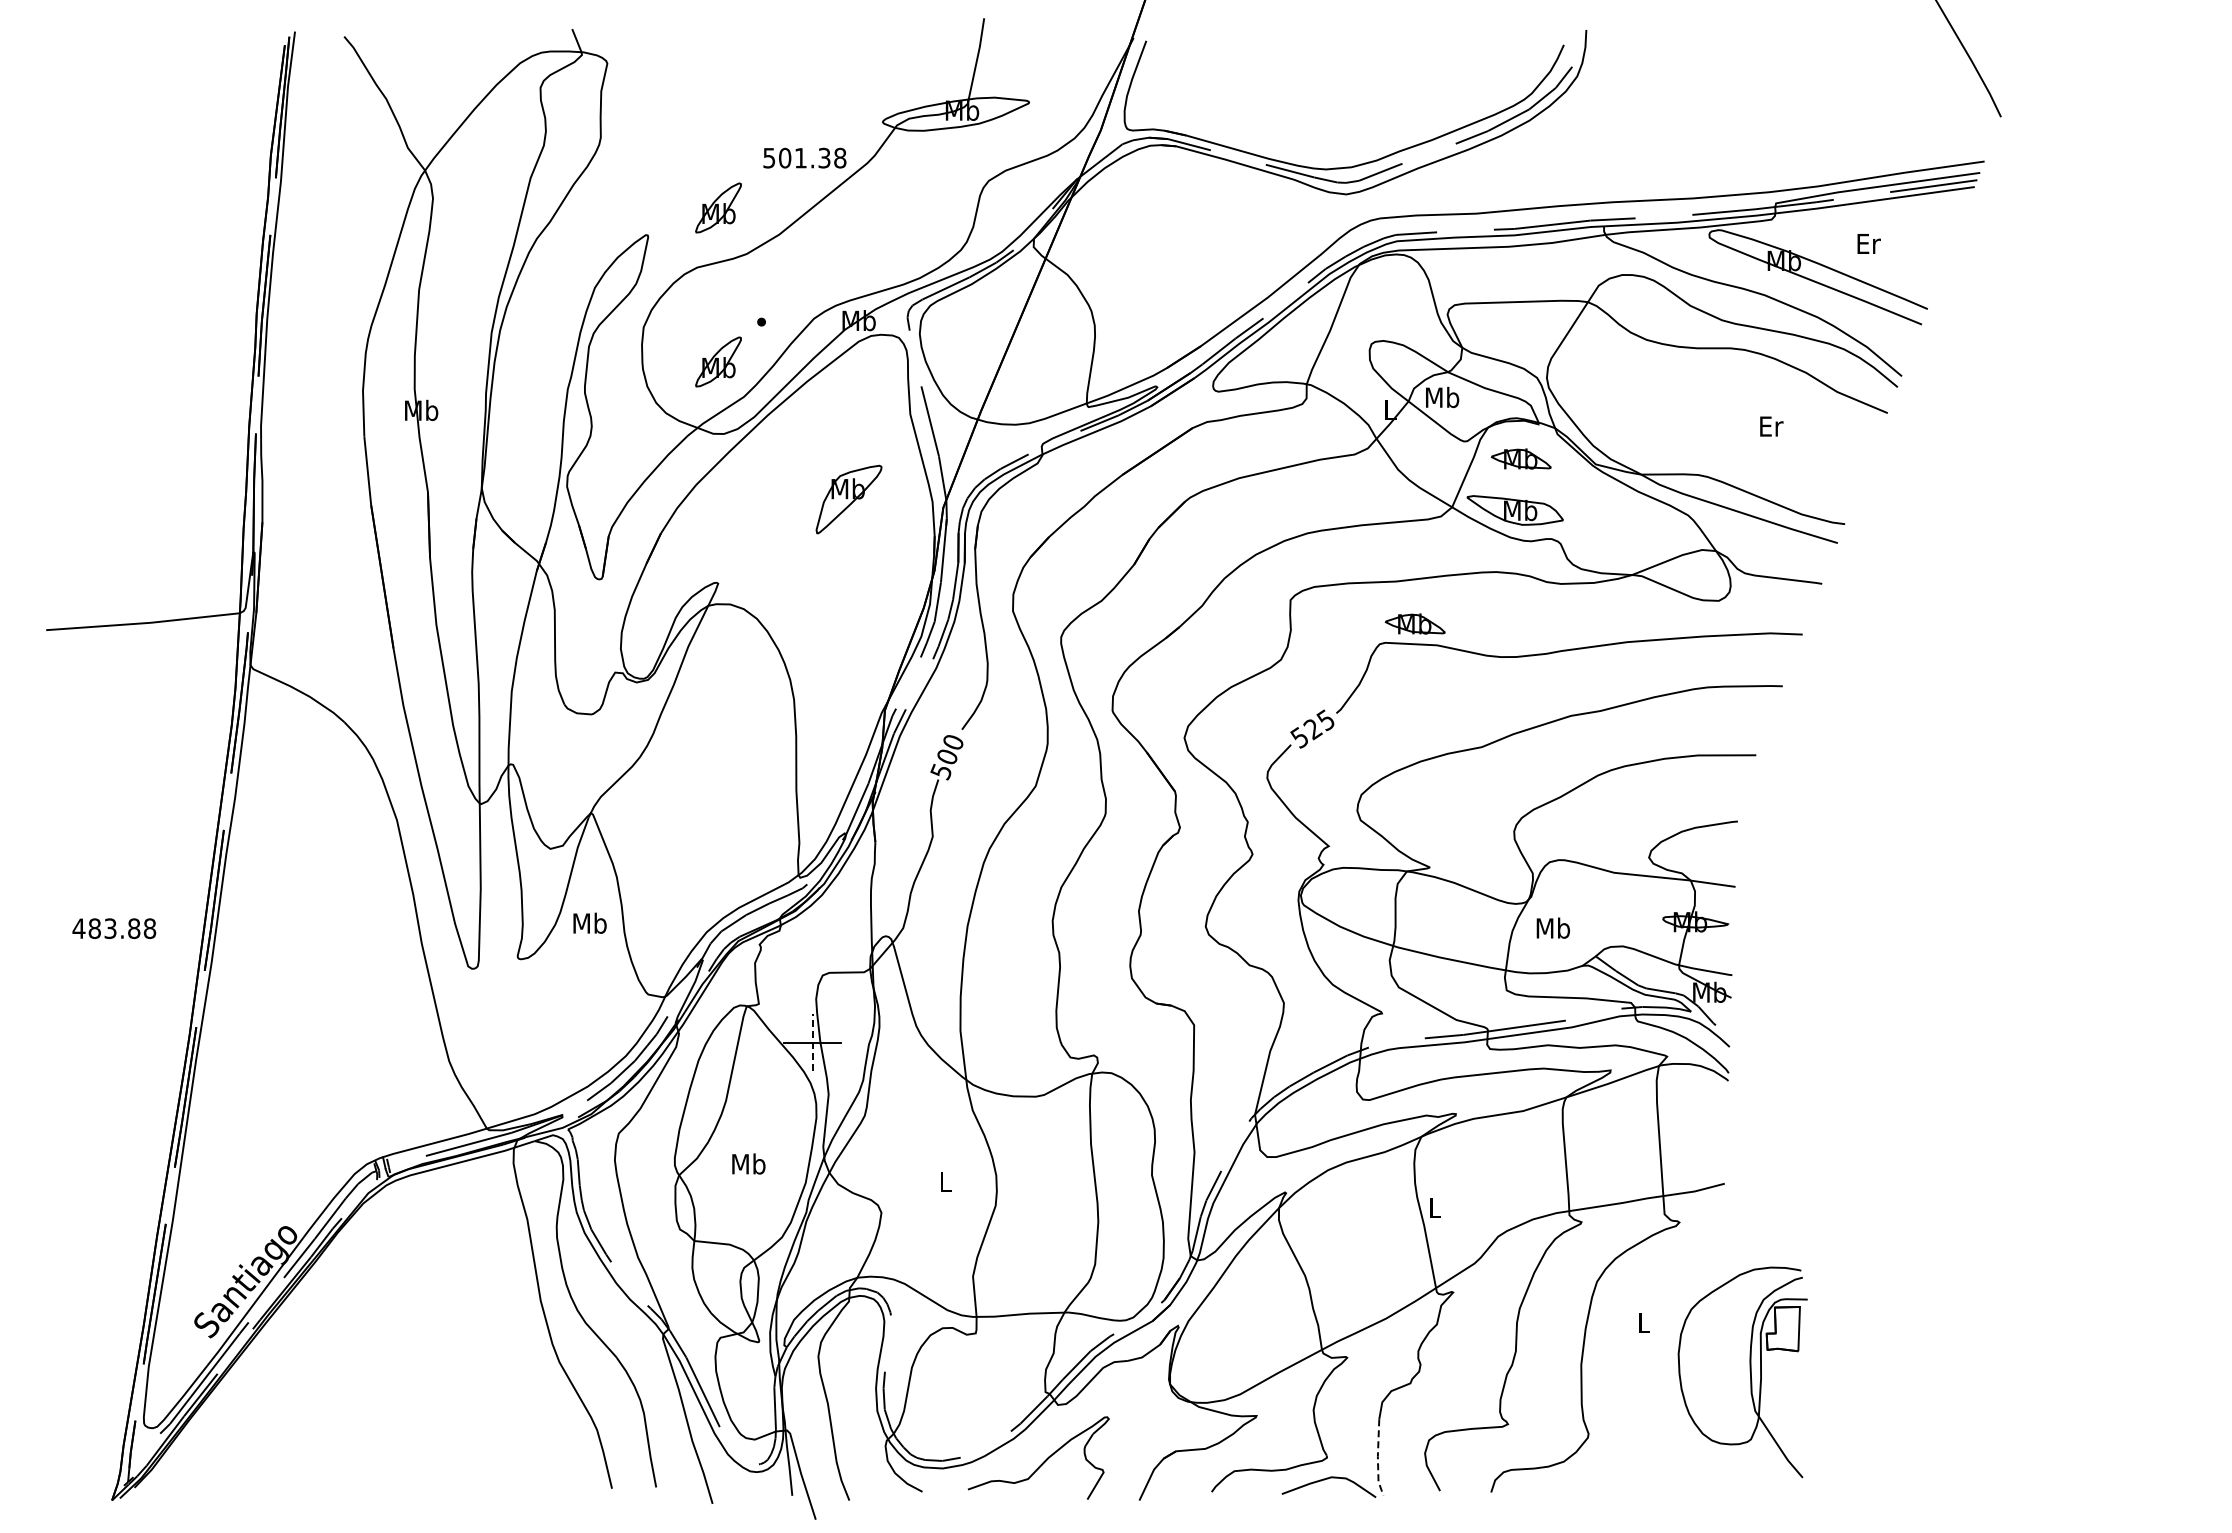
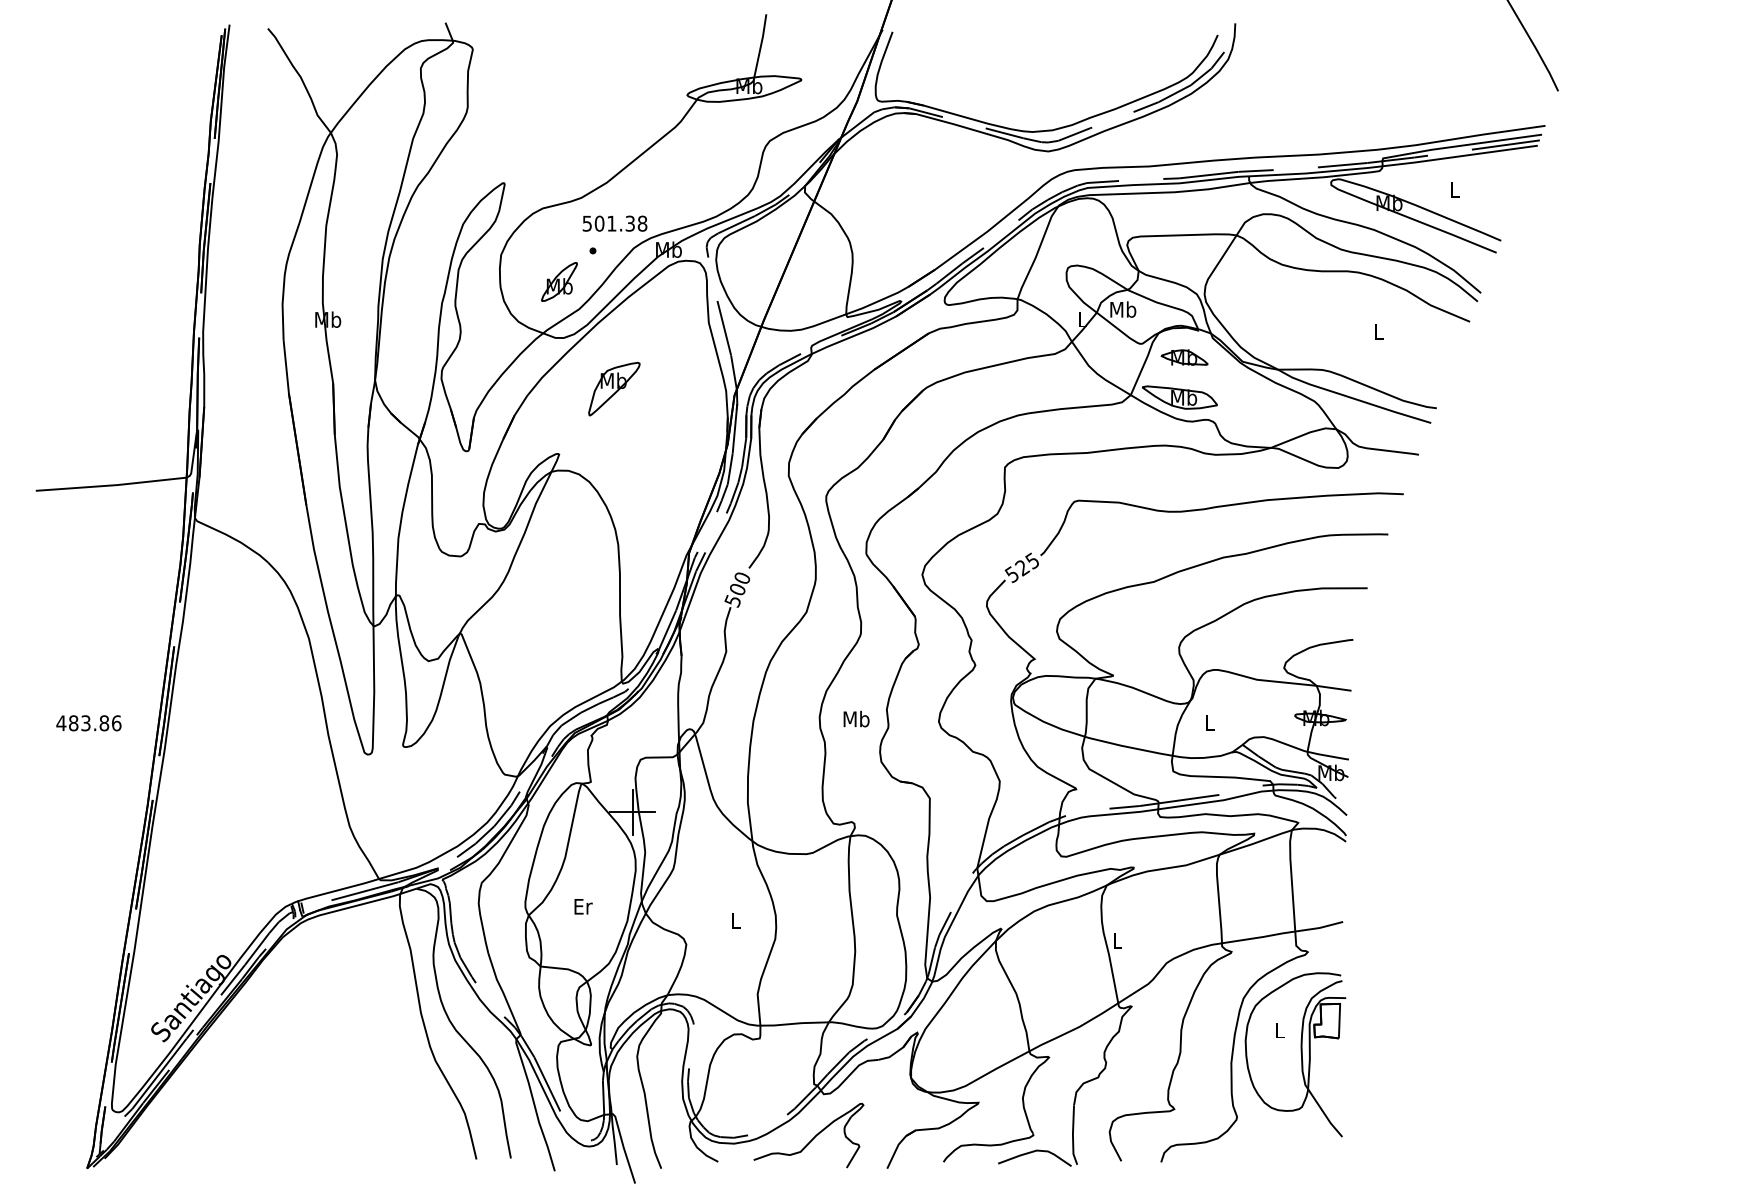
text: (804, 157) -> (614, 223), moved
part: (718, 207) -> (559, 161), removed
text: (1868, 243) -> (1455, 189), Er -> L
text: (1771, 426) -> (1379, 332), Er -> L
part: (848, 499) -> (613, 389), moved
part: (1414, 623) -> (1101, 485), removed
text: (589, 922) -> (856, 718), moved
text: (1552, 927) -> (1208, 722), Mb -> L
text: (149, 928) -> (116, 723), 483.88 -> 483.86
line: (812, 1042) -> (632, 811), dashed -> solid
text: (748, 1163) -> (582, 906), Mb -> Er
part: (1749, 1371) -> (1300, 1054), moved
line: (1377, 1458) -> (1072, 1135), dashed -> solid

